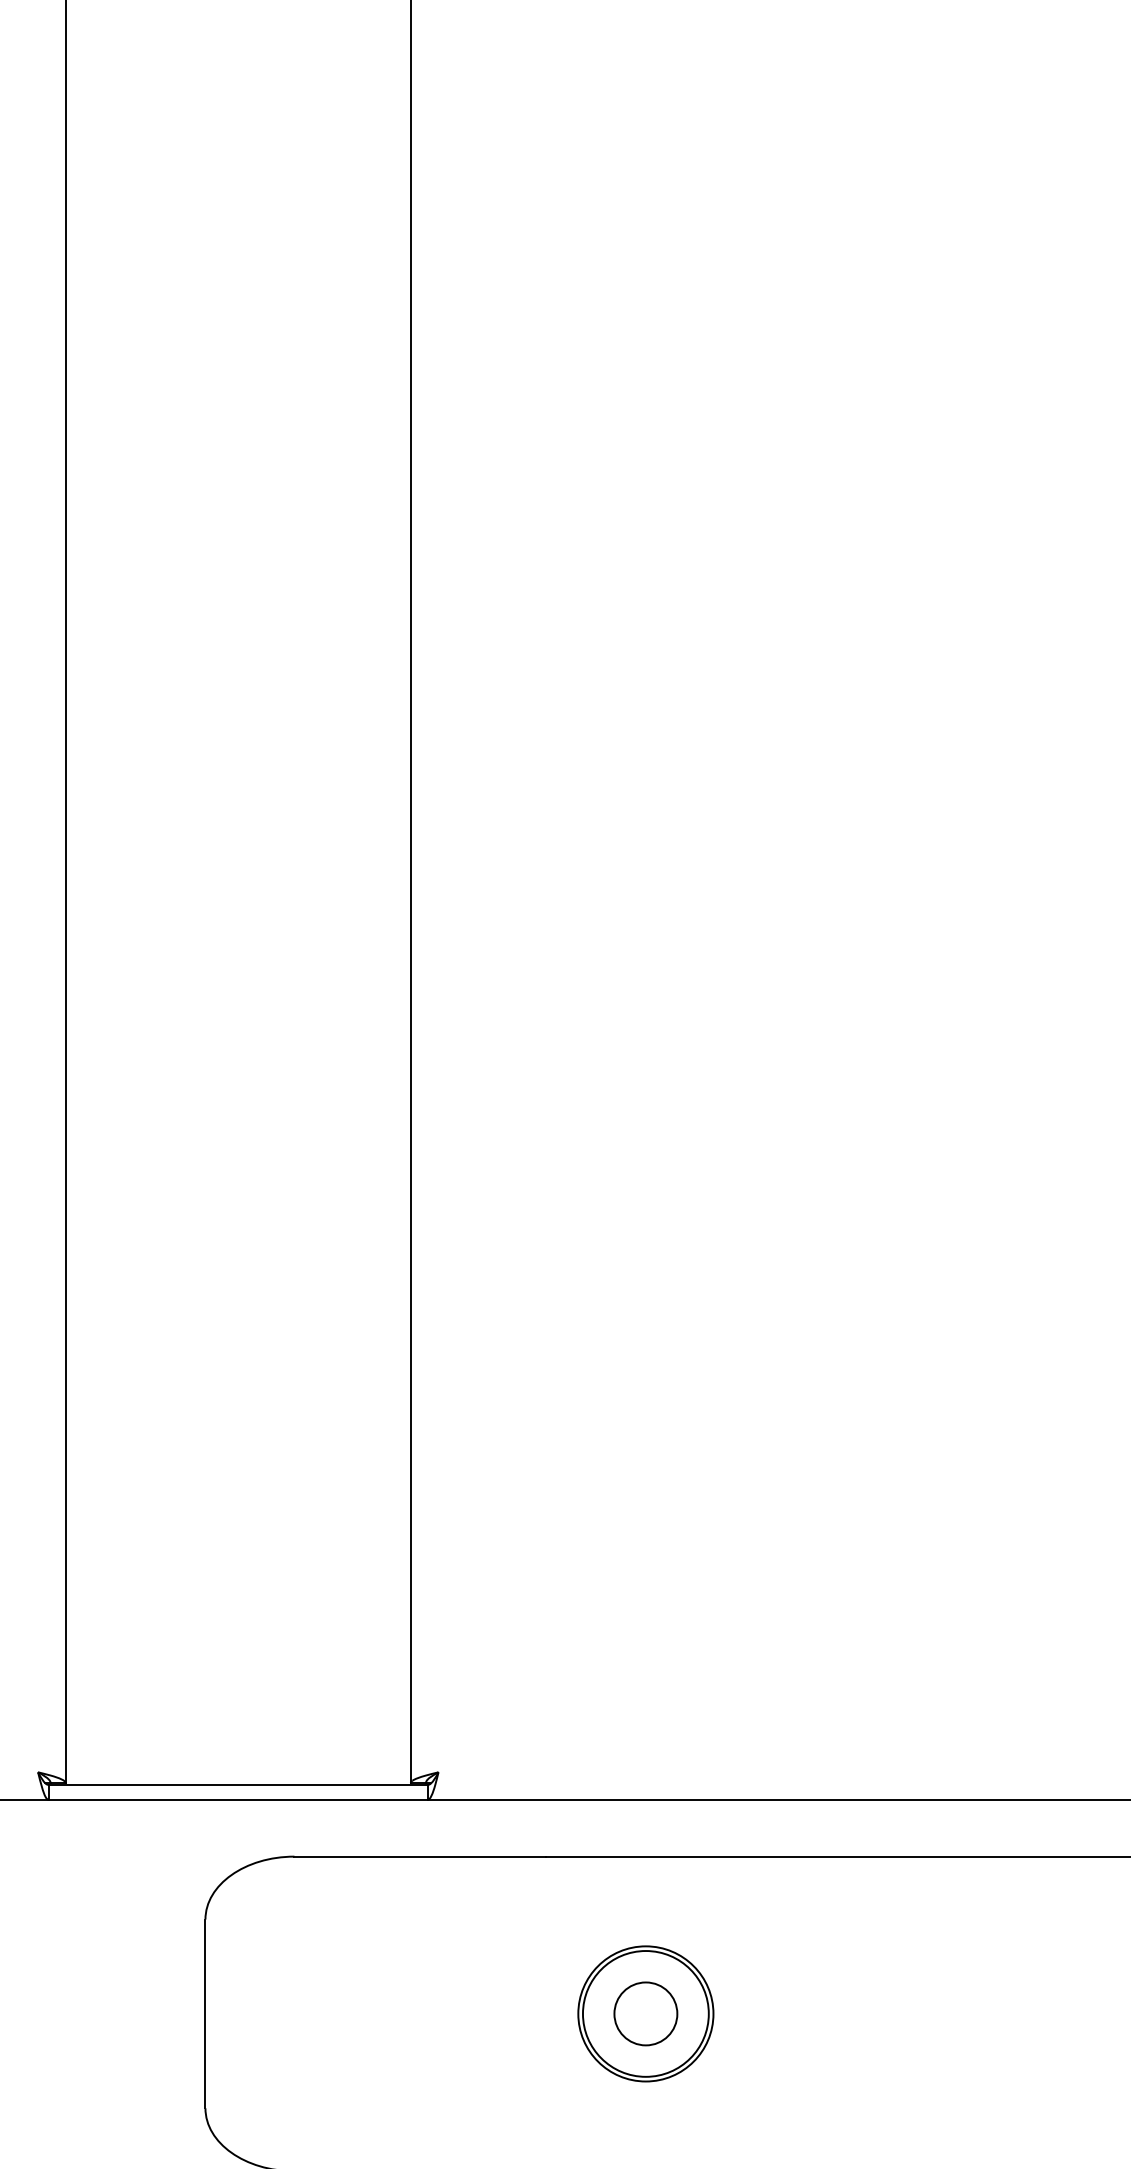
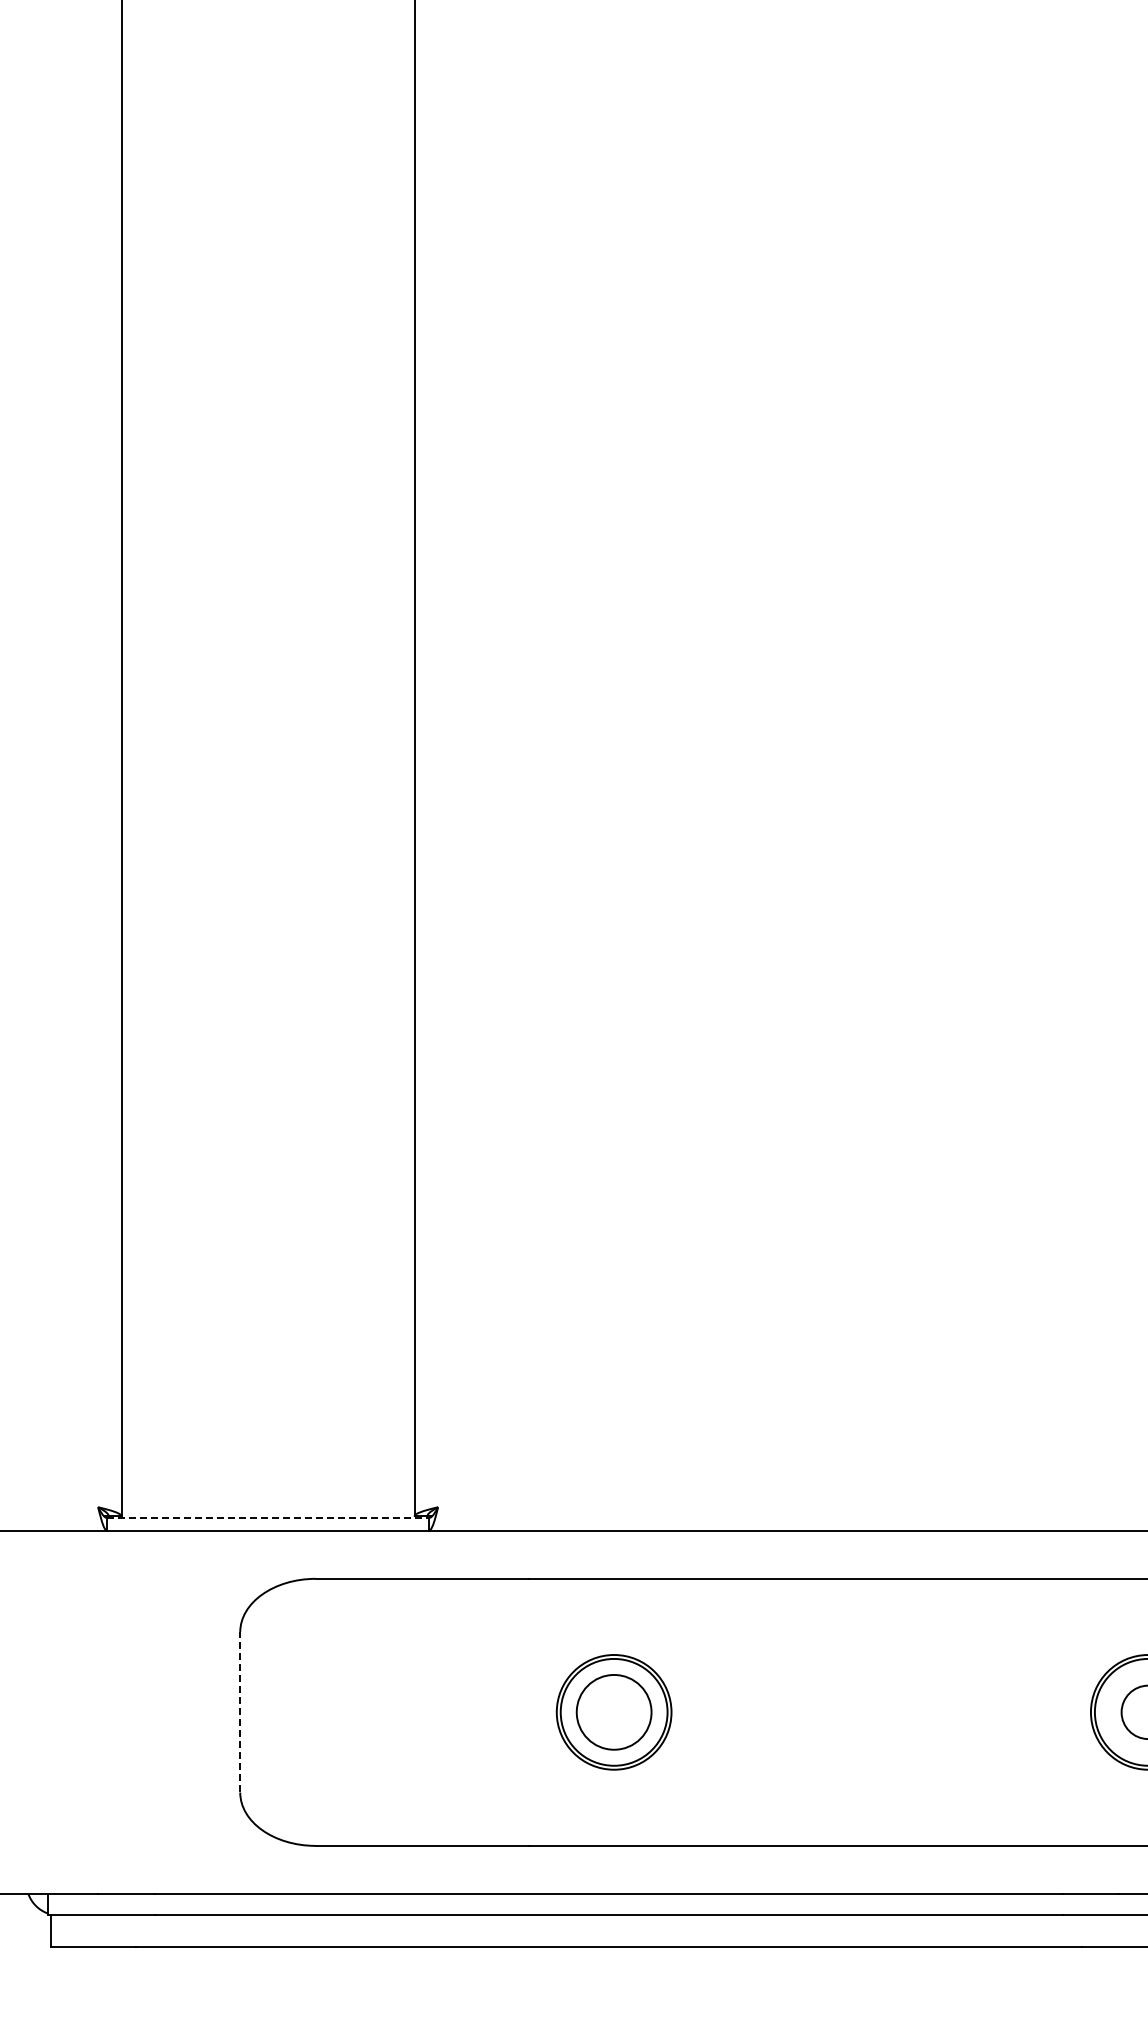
line: (238, 1784) -> (268, 1517), solid -> dashed
line: (205, 2012) -> (240, 1711), solid -> dashed
circle: (645, 2014) -> (613, 1712), size x1.4

